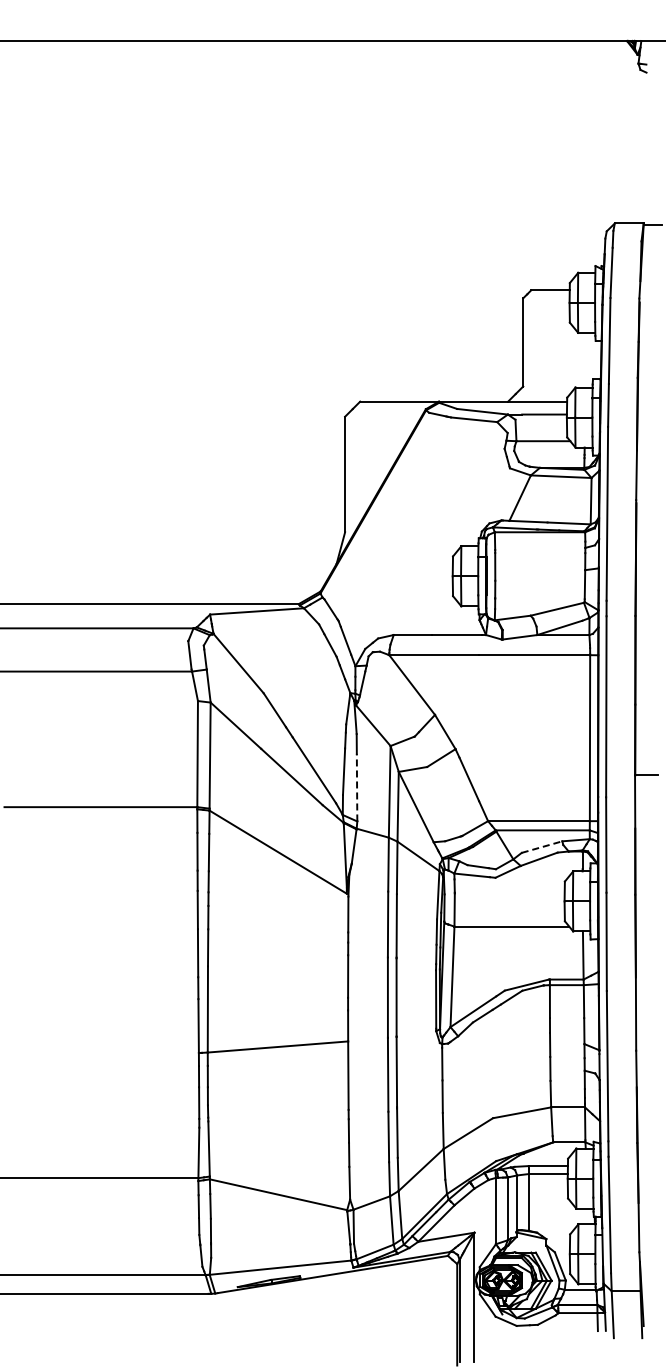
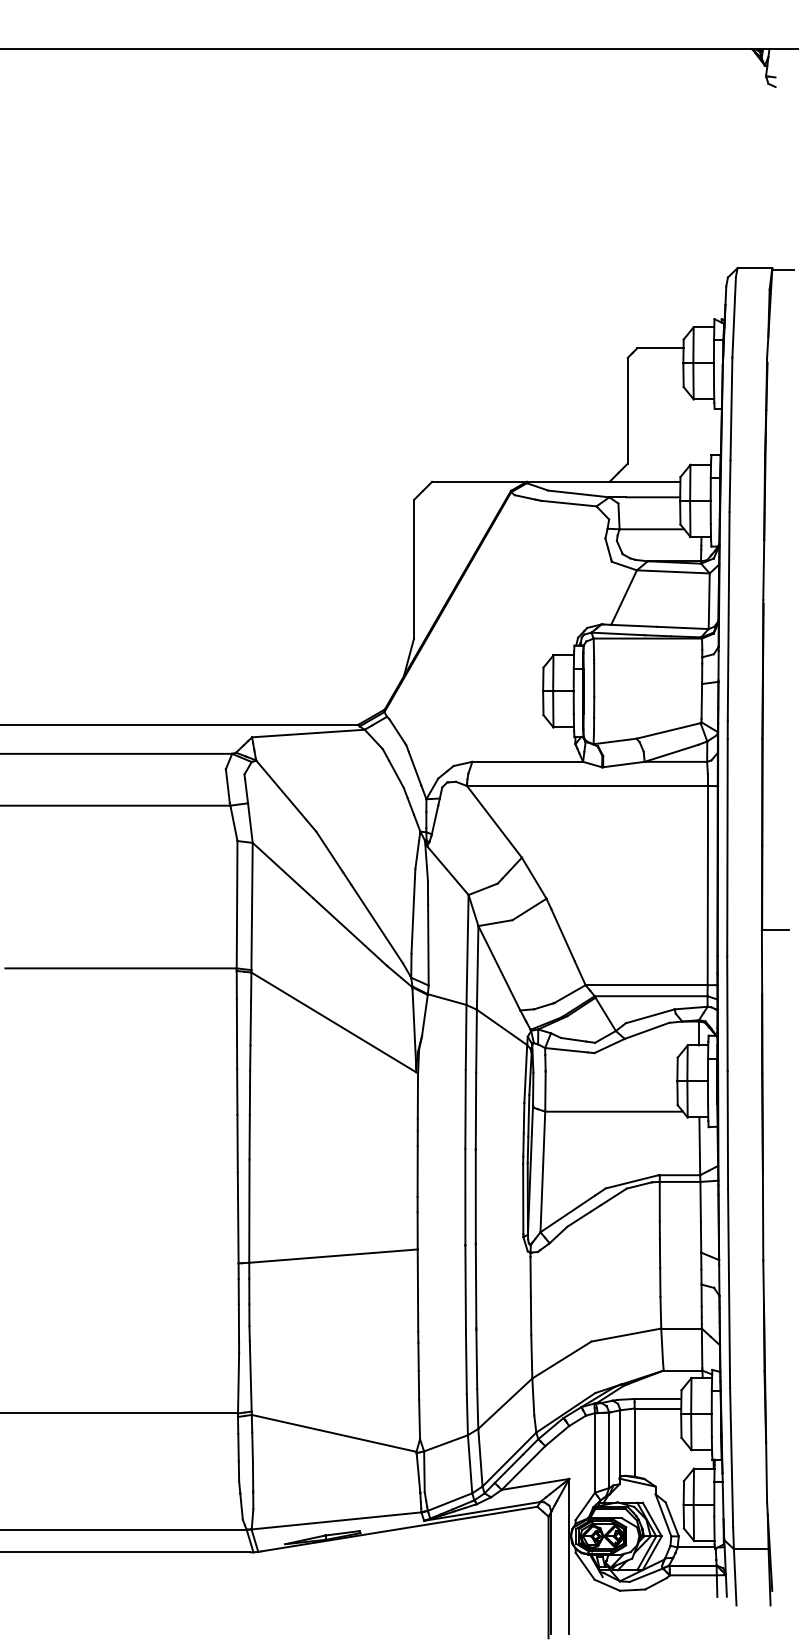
line: (357, 787) -> (428, 944), dashed -> solid
line: (542, 846) -> (650, 1015), dashed -> solid

